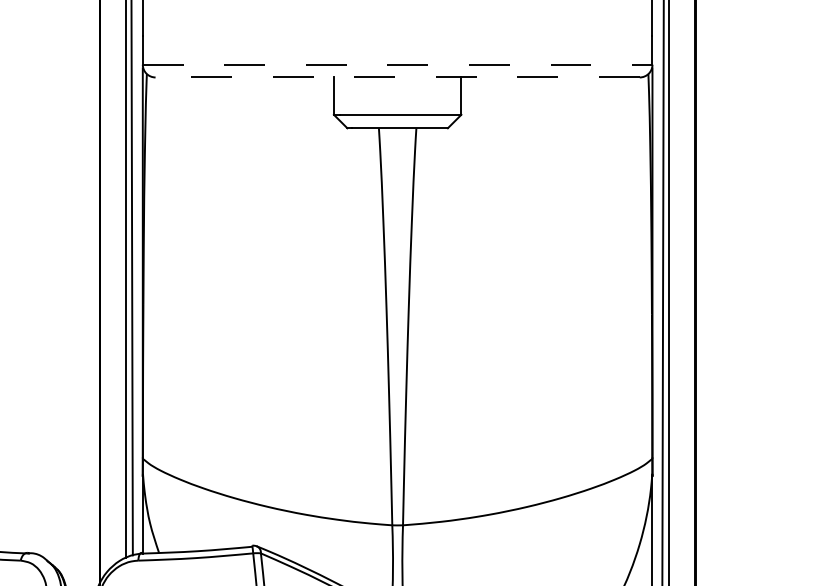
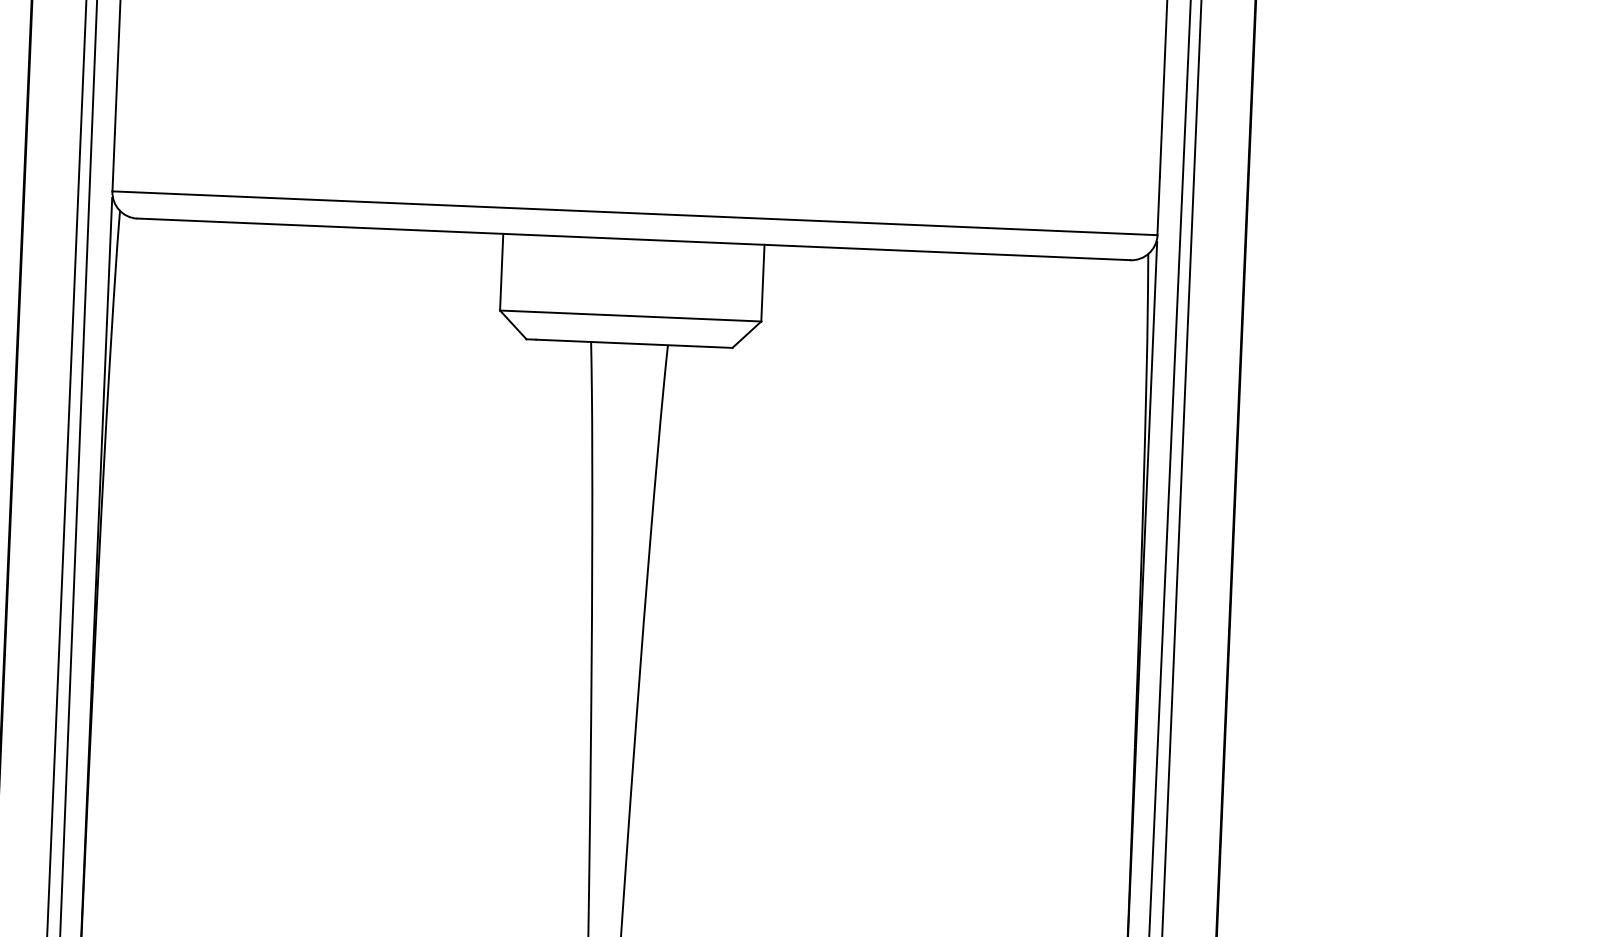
line: (397, 64) -> (634, 212), dashed -> solid
line: (397, 77) -> (633, 239), dashed -> solid

